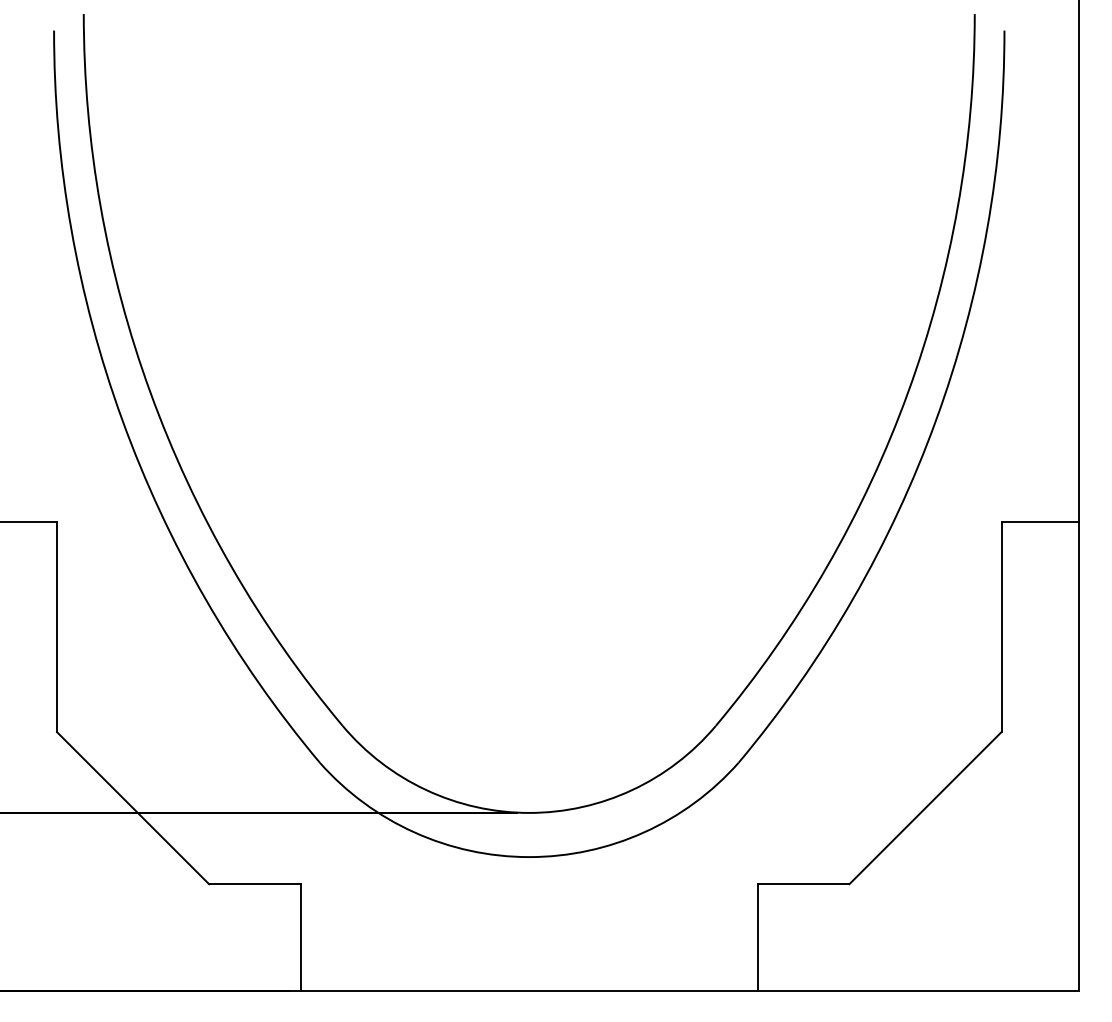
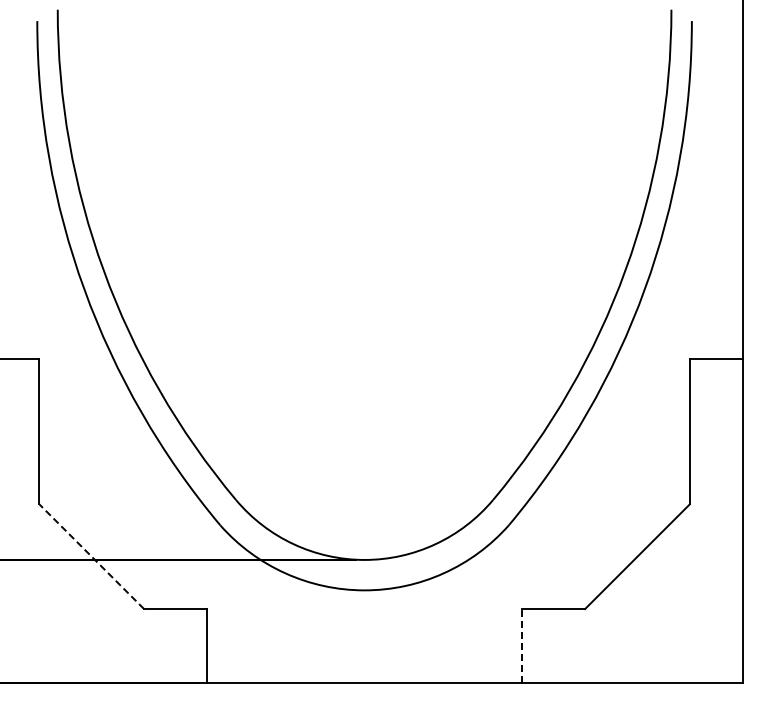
line: (132, 807) -> (91, 556), solid -> dashed
line: (758, 937) -> (522, 645), solid -> dashed

